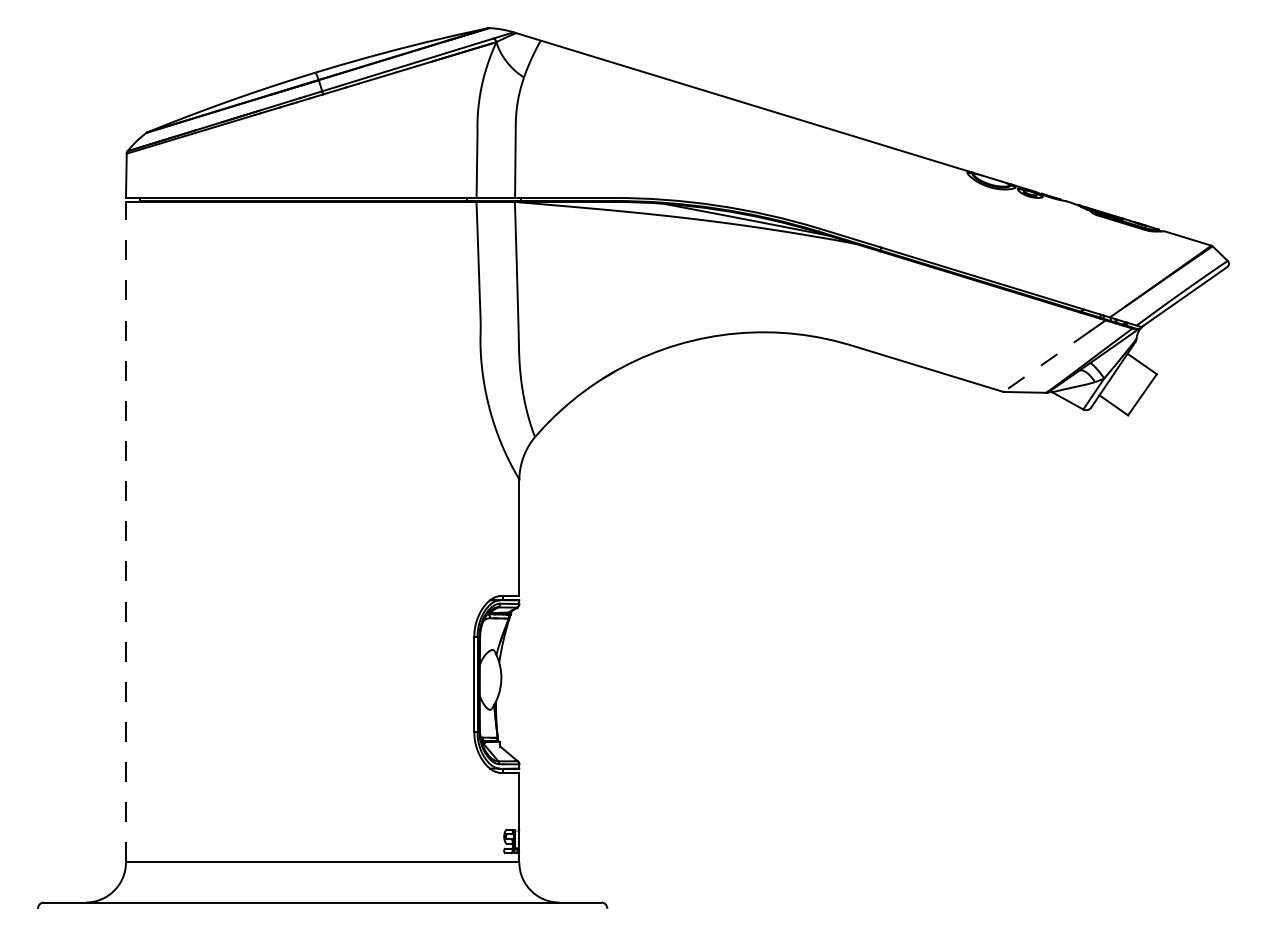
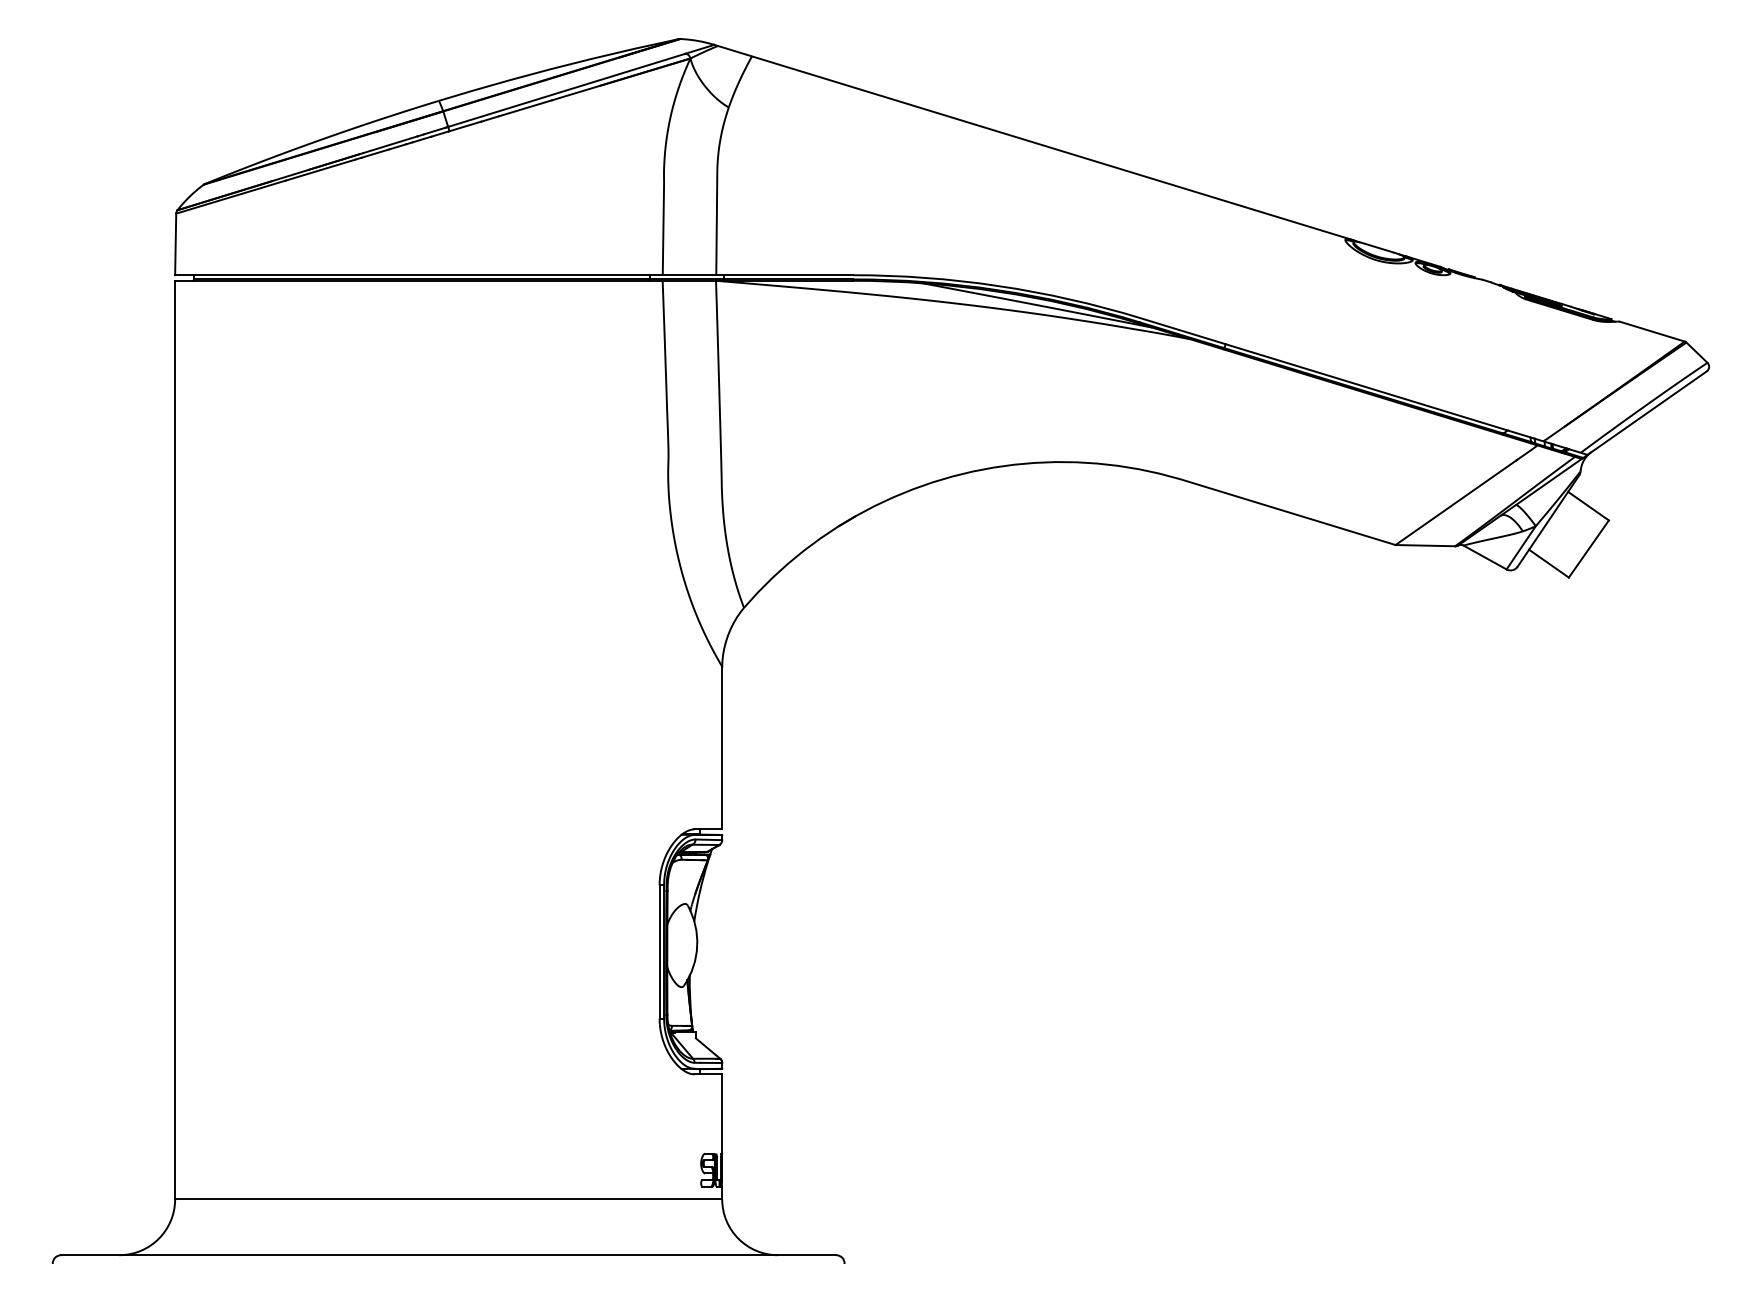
line: (1046, 361) -> (1455, 502), dashed -> solid
line: (125, 531) -> (174, 739), dashed -> solid

